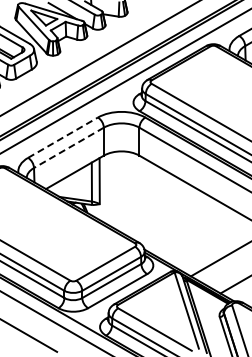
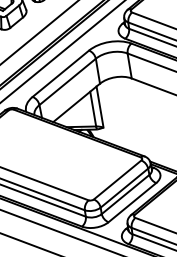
line: (63, 137) -> (61, 73), dashed -> solid
line: (68, 148) -> (67, 82), dashed -> solid

